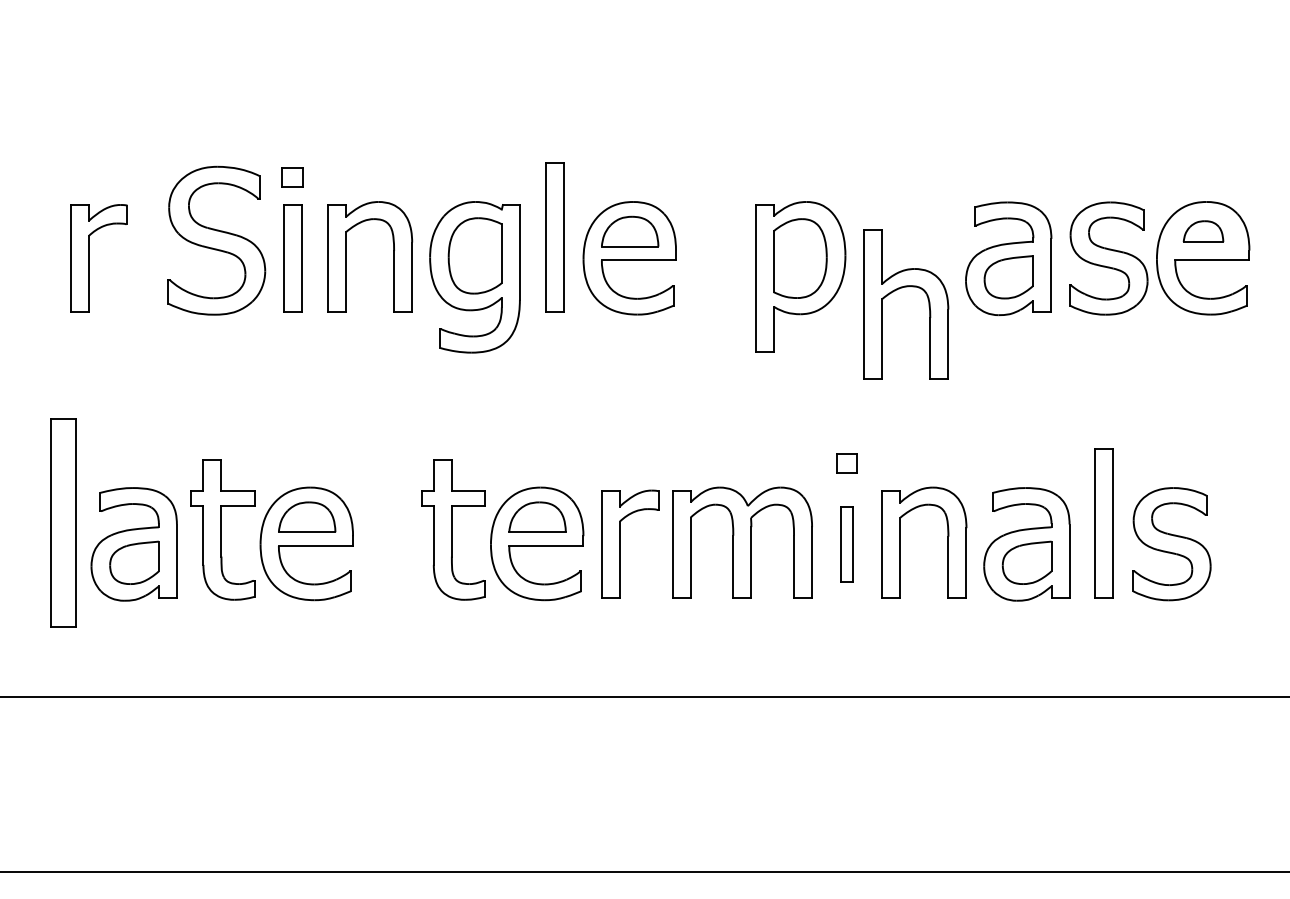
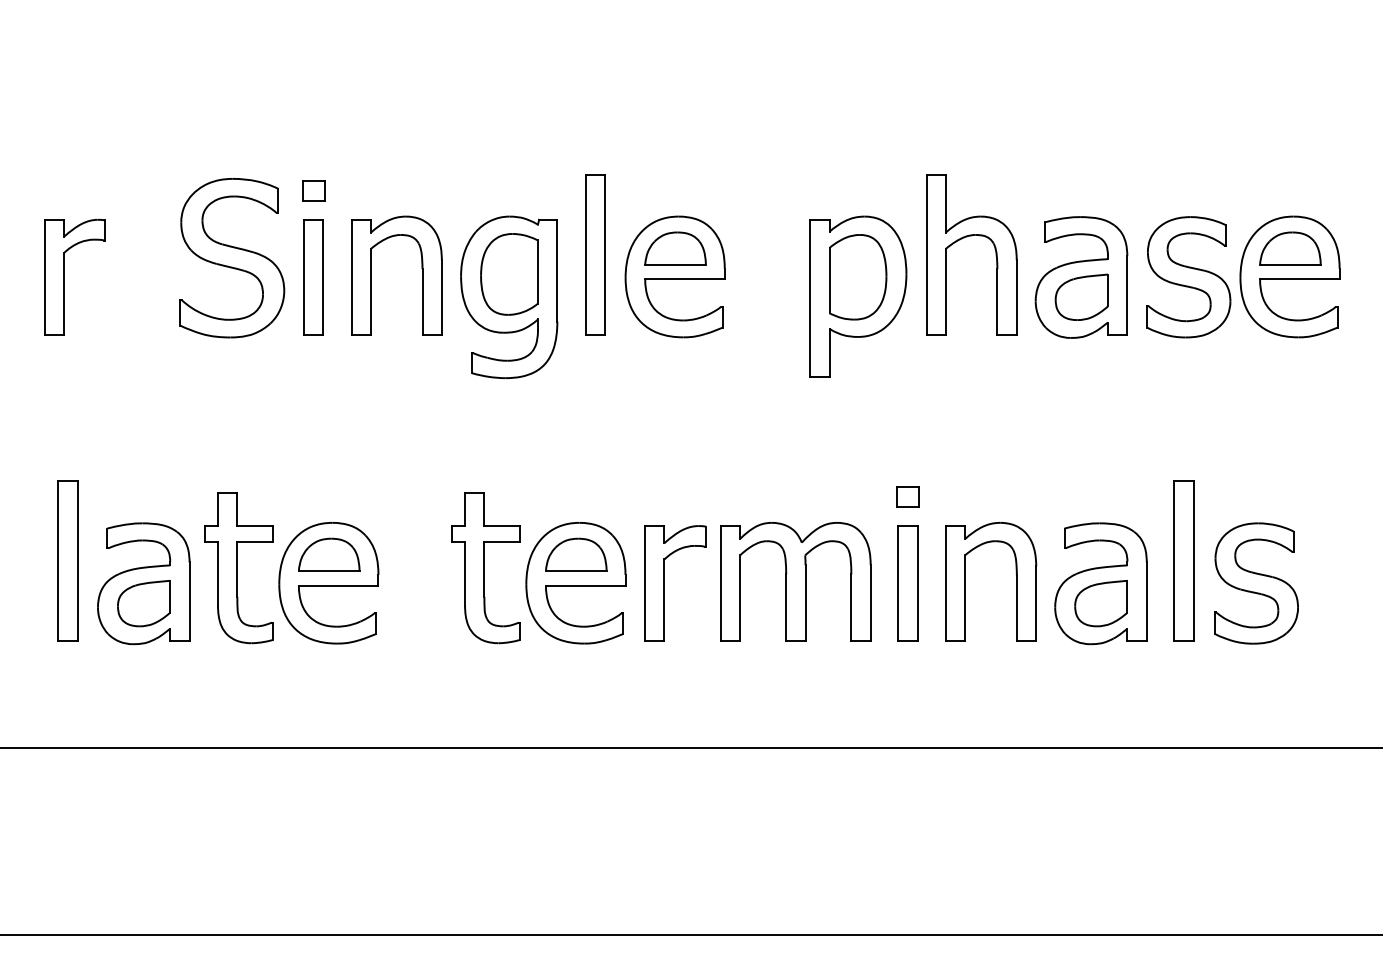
part: (1203, 231) -> (1290, 248), size x1.43
part: (89, 258) -> (64, 277), moved
part: (902, 288) -> (967, 237), moved
part: (63, 523) -> (67, 561), size x0.71
part: (846, 544) -> (907, 583), size x1.43

